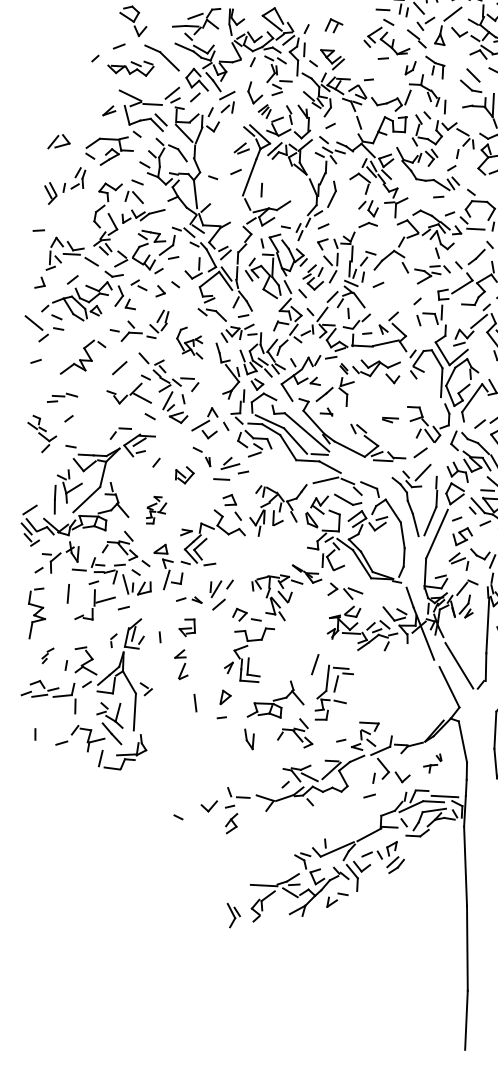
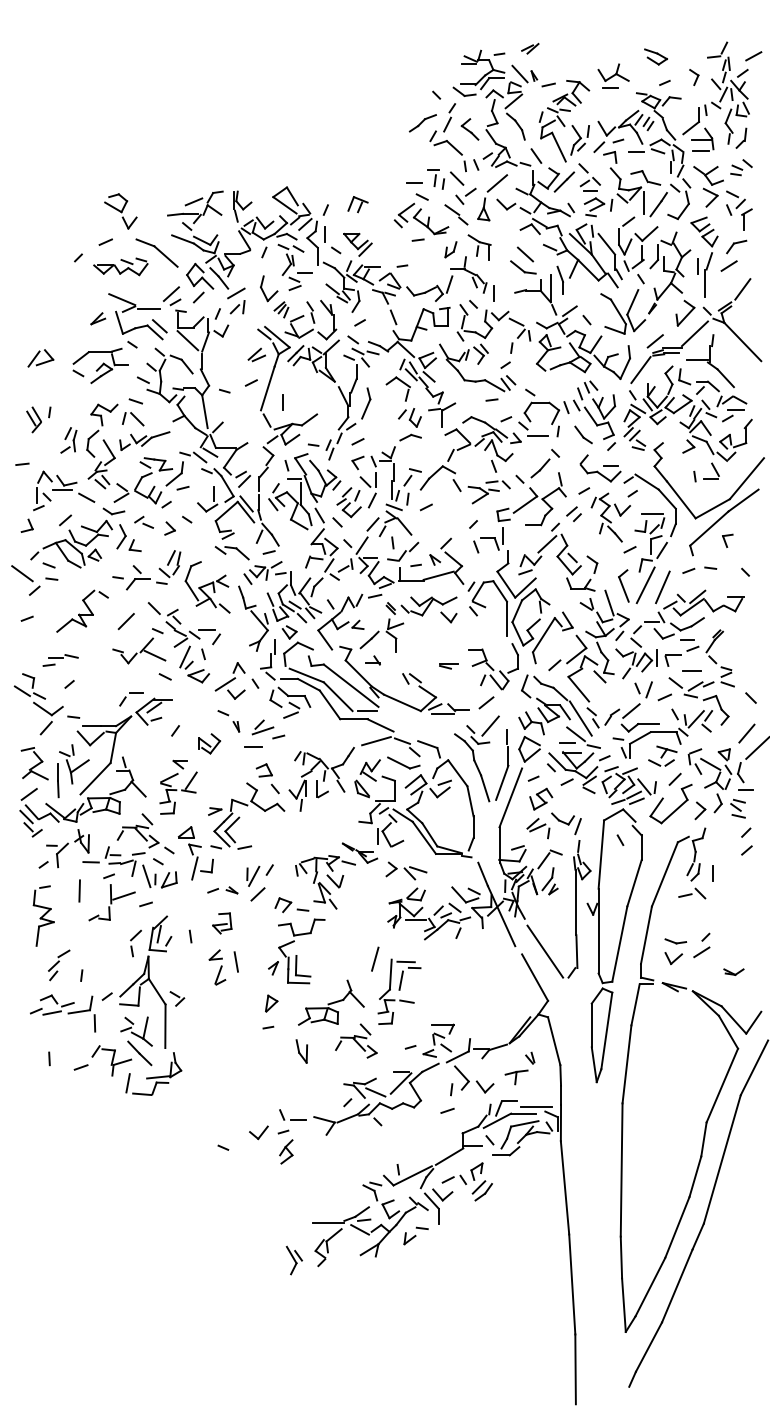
part: (78, 178) -> (68, 440), moved
part: (189, 342) -> (207, 587), size x1.43
part: (41, 434) -> (38, 704), size x1.43
part: (156, 509) -> (178, 786), size x1.67
part: (113, 640) -> (135, 943), size x1.67
part: (48, 655) -> (59, 965), size x1.67
part: (85, 660) -> (34, 763), moved
line: (194, 702) -> (235, 961), moved
part: (432, 763) -> (519, 1068), size x1.43

